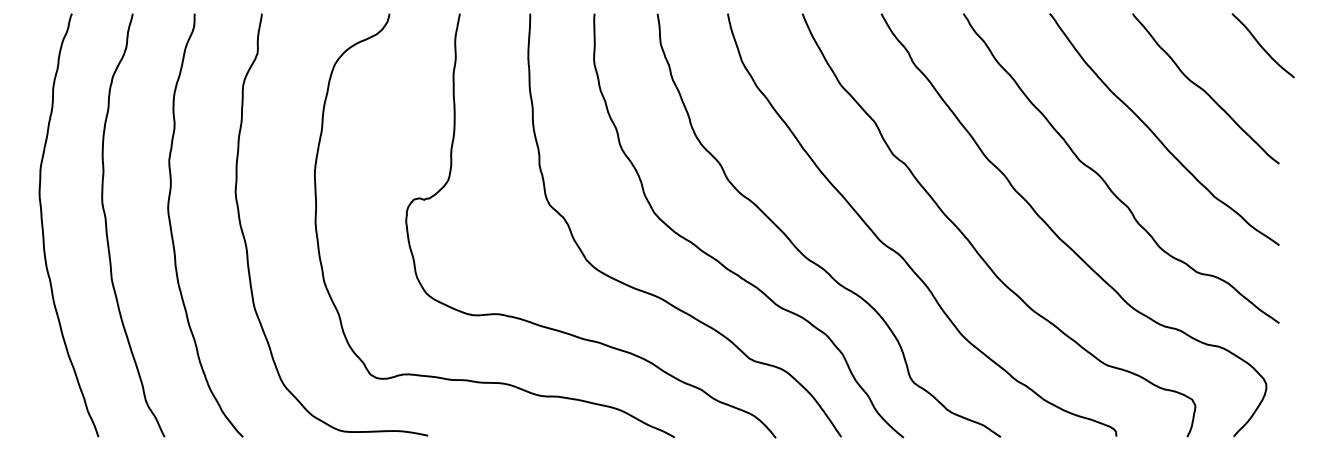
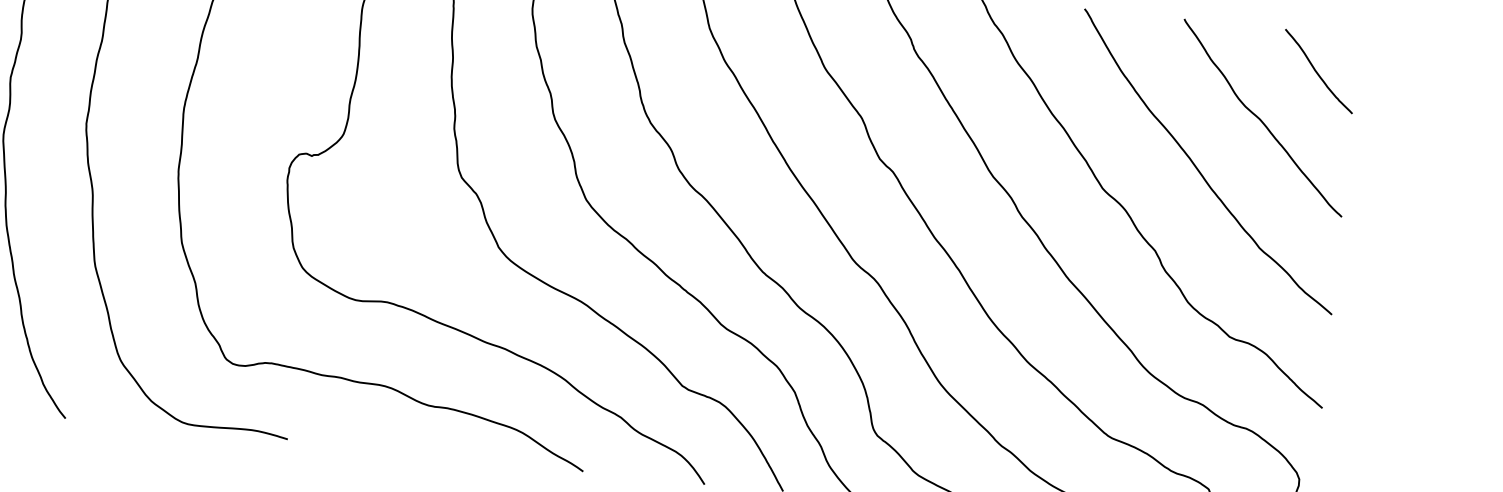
curve: (1261, 45) -> (1316, 71), moved

